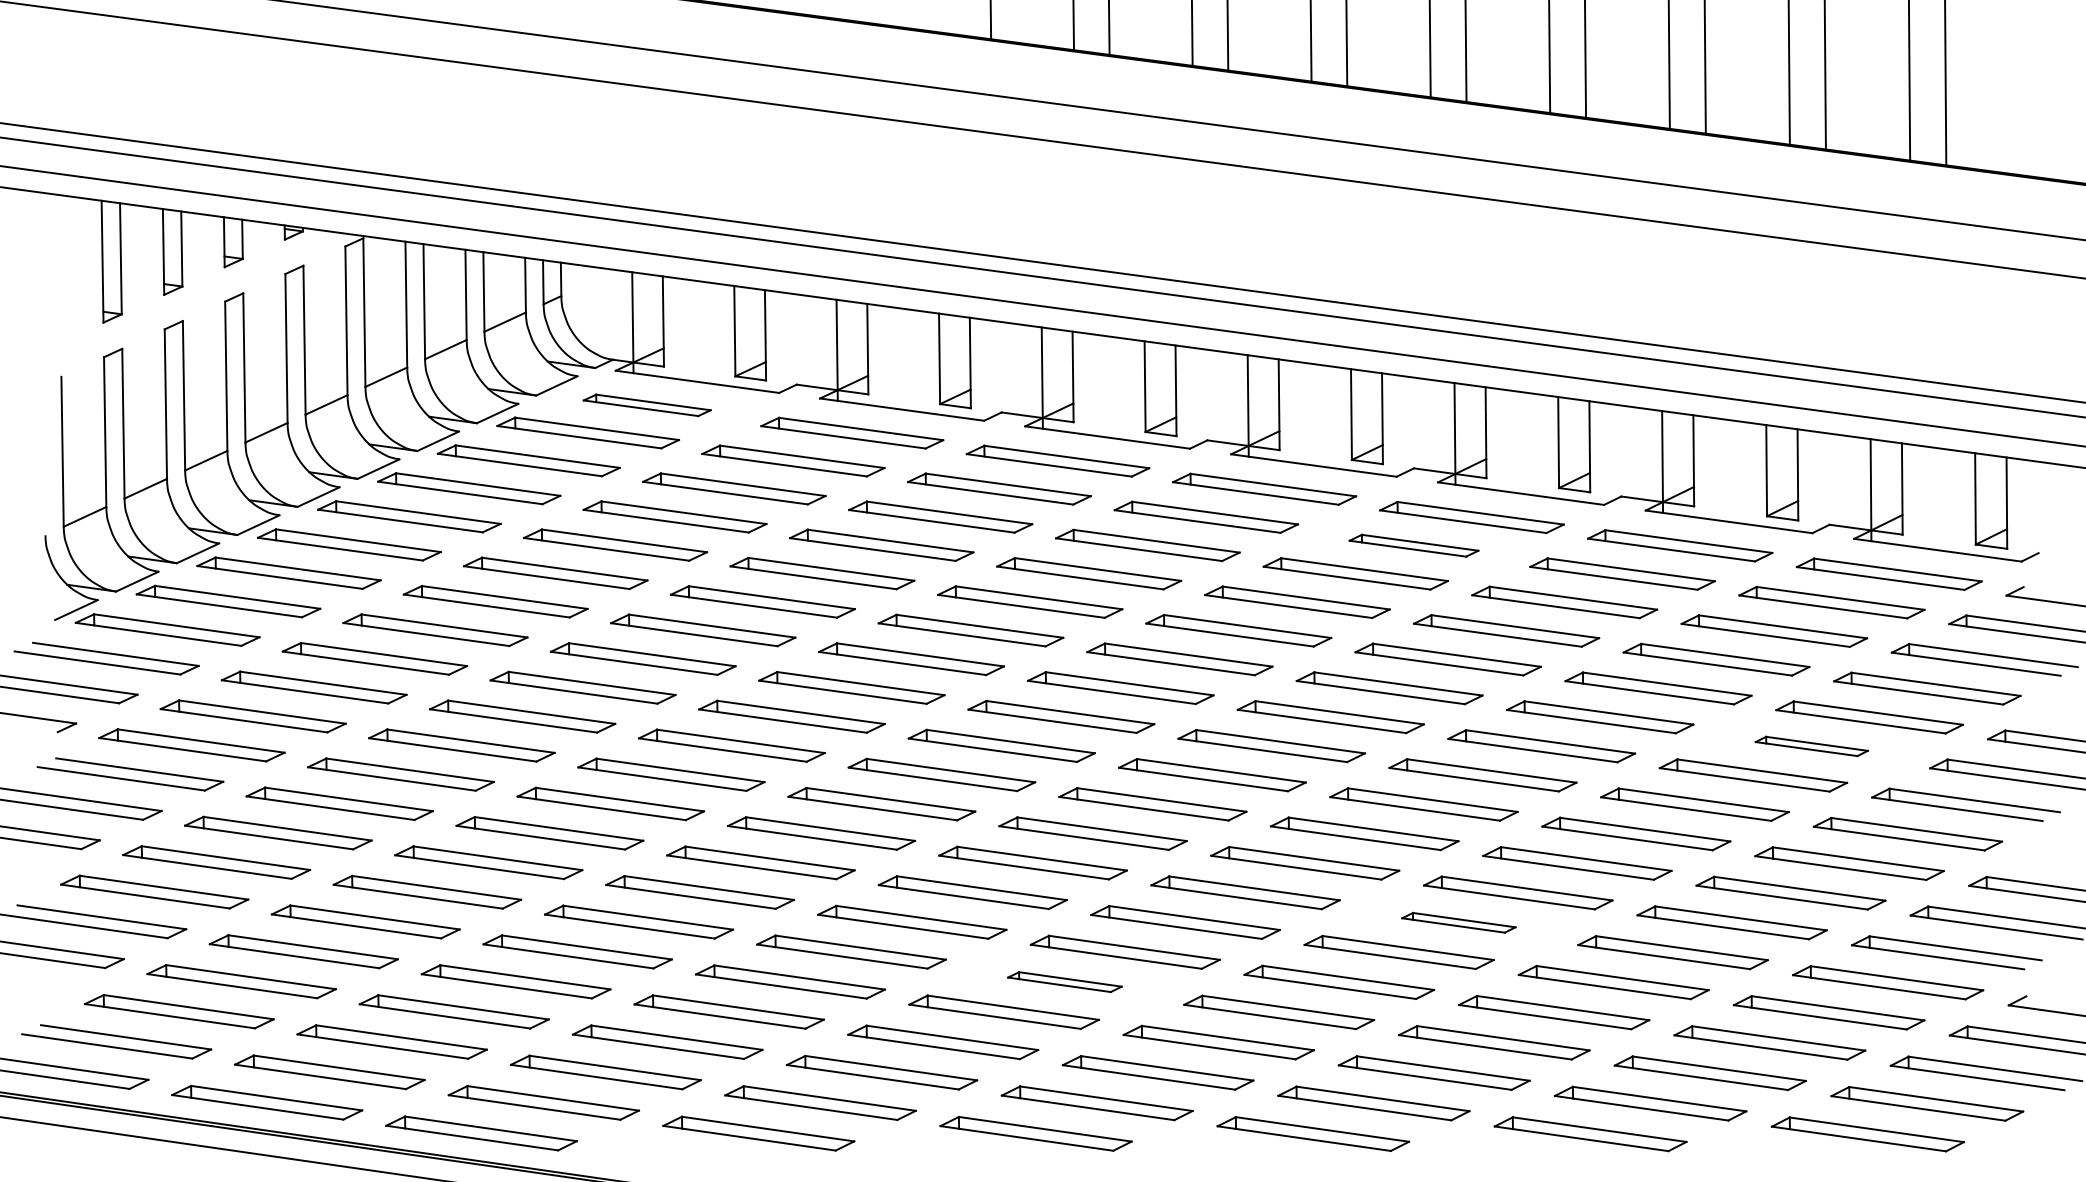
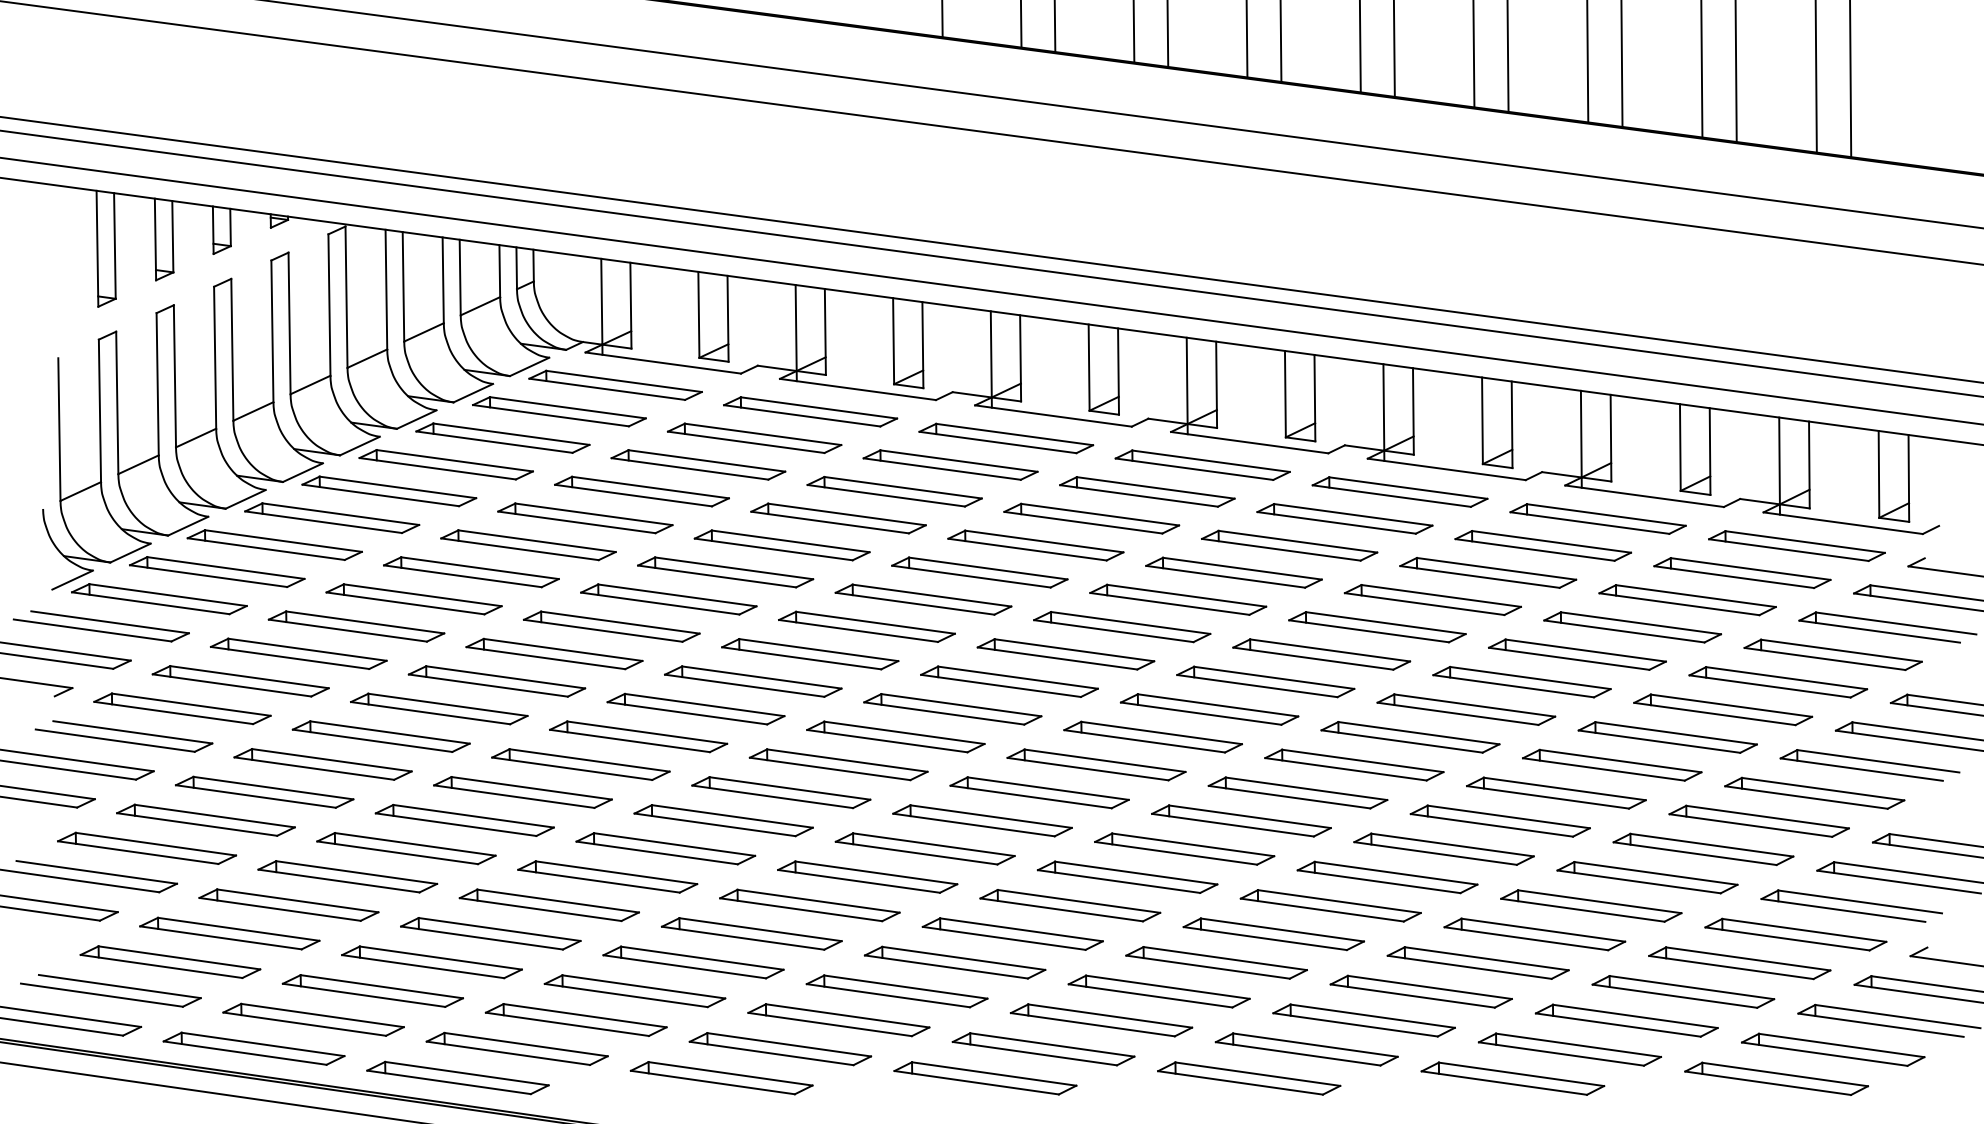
part: (646, 405) -> (614, 385), size x1.43
part: (1413, 545) -> (1344, 518), size x1.43
part: (1811, 746) -> (1722, 709), size x1.67
part: (1458, 922) -> (1387, 877), size x1.67
part: (1064, 981) -> (1012, 933), size x1.67

